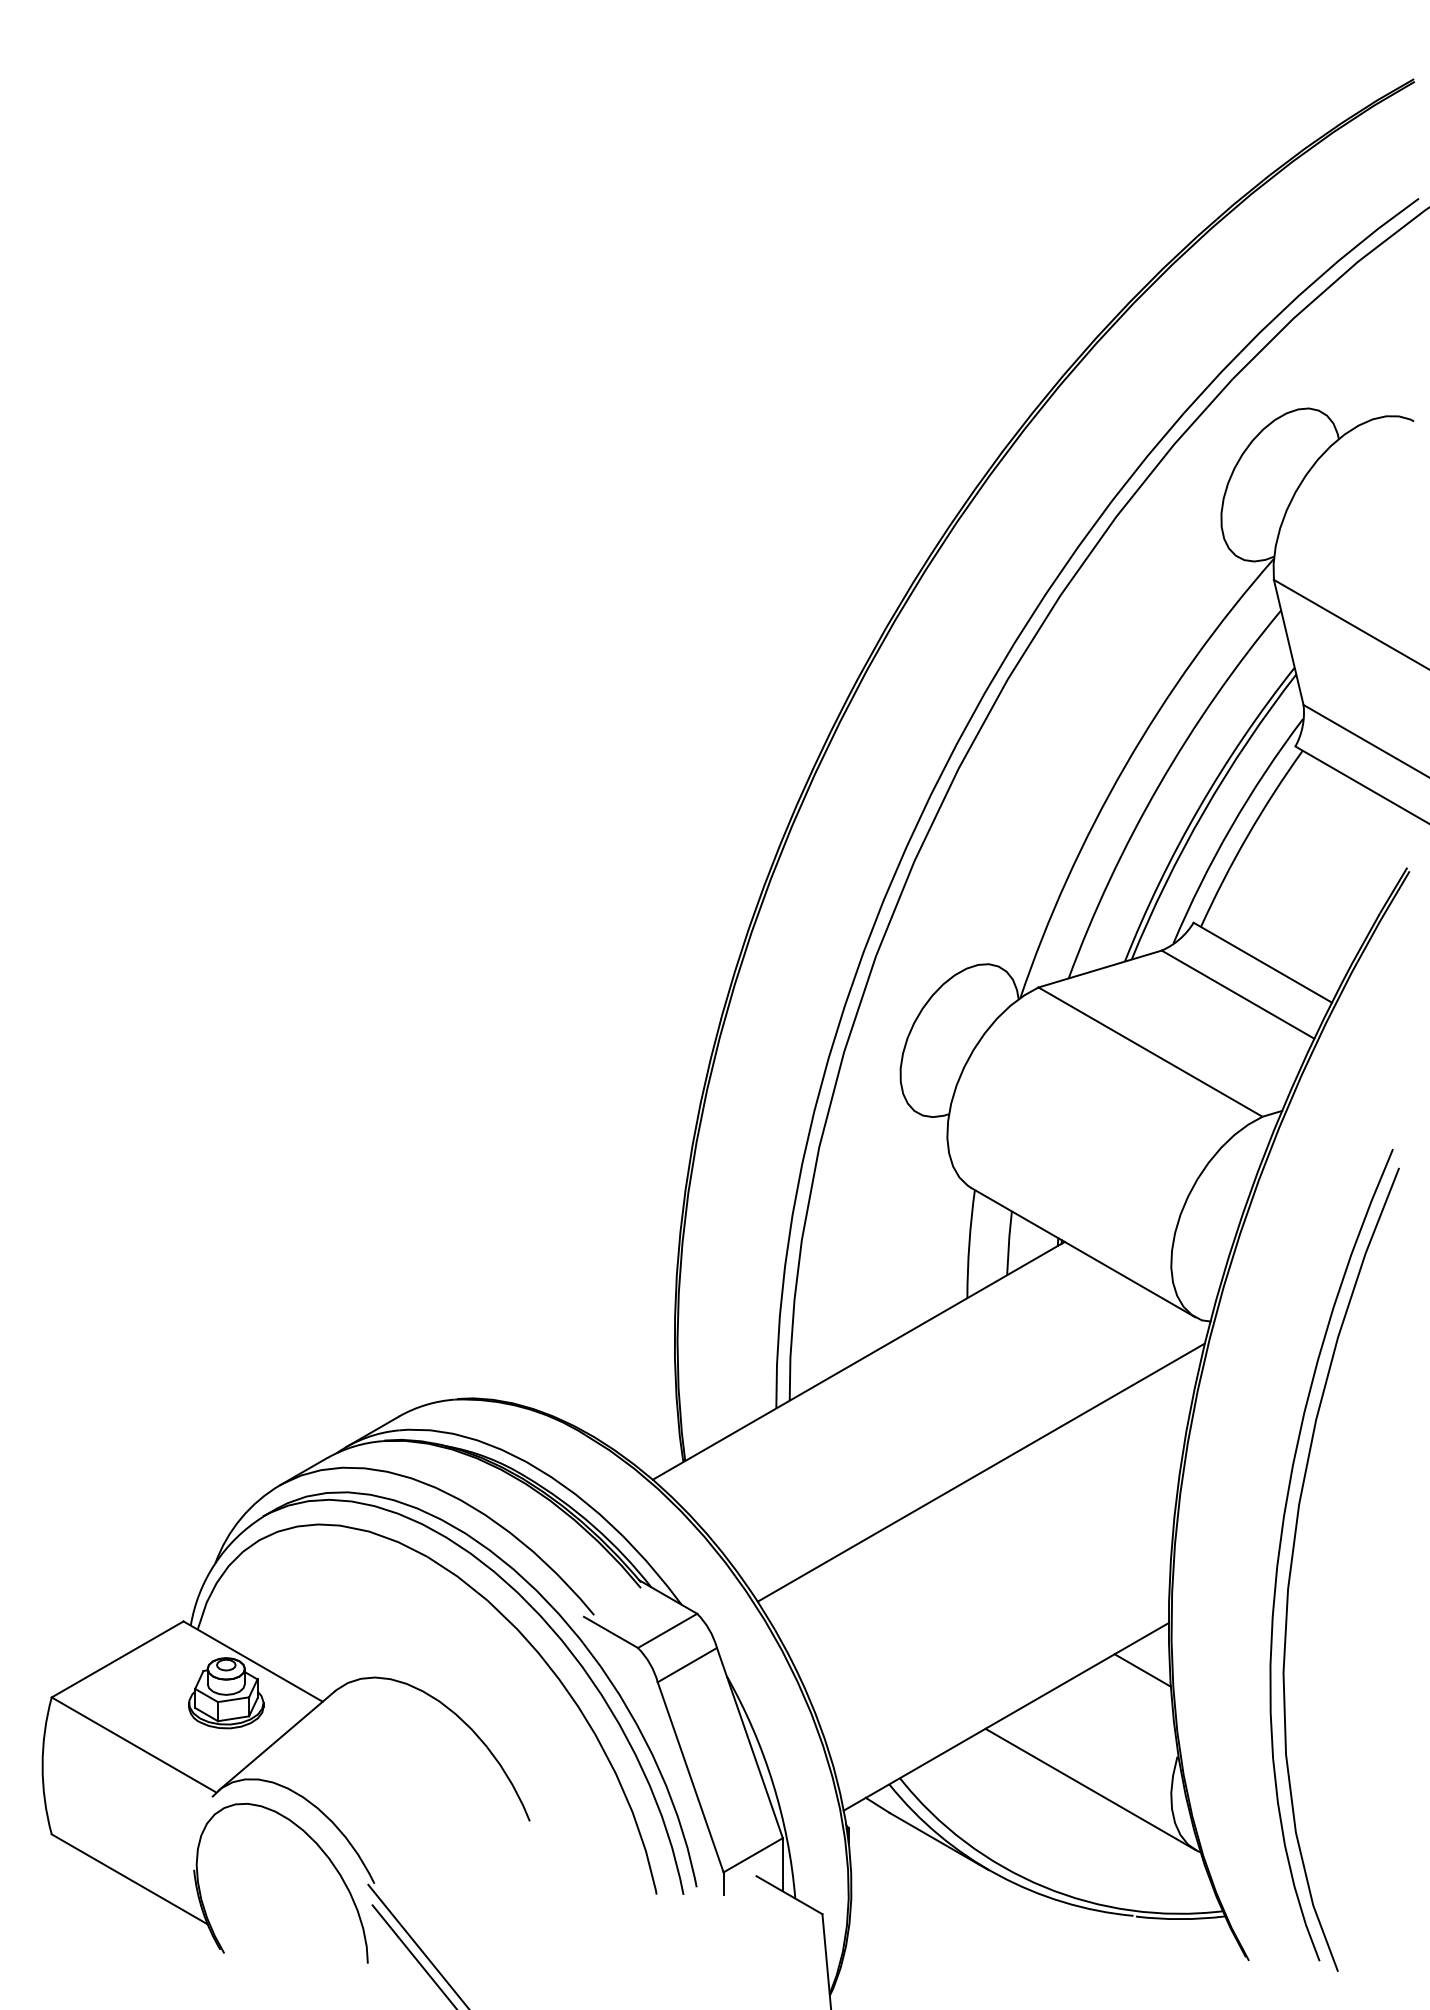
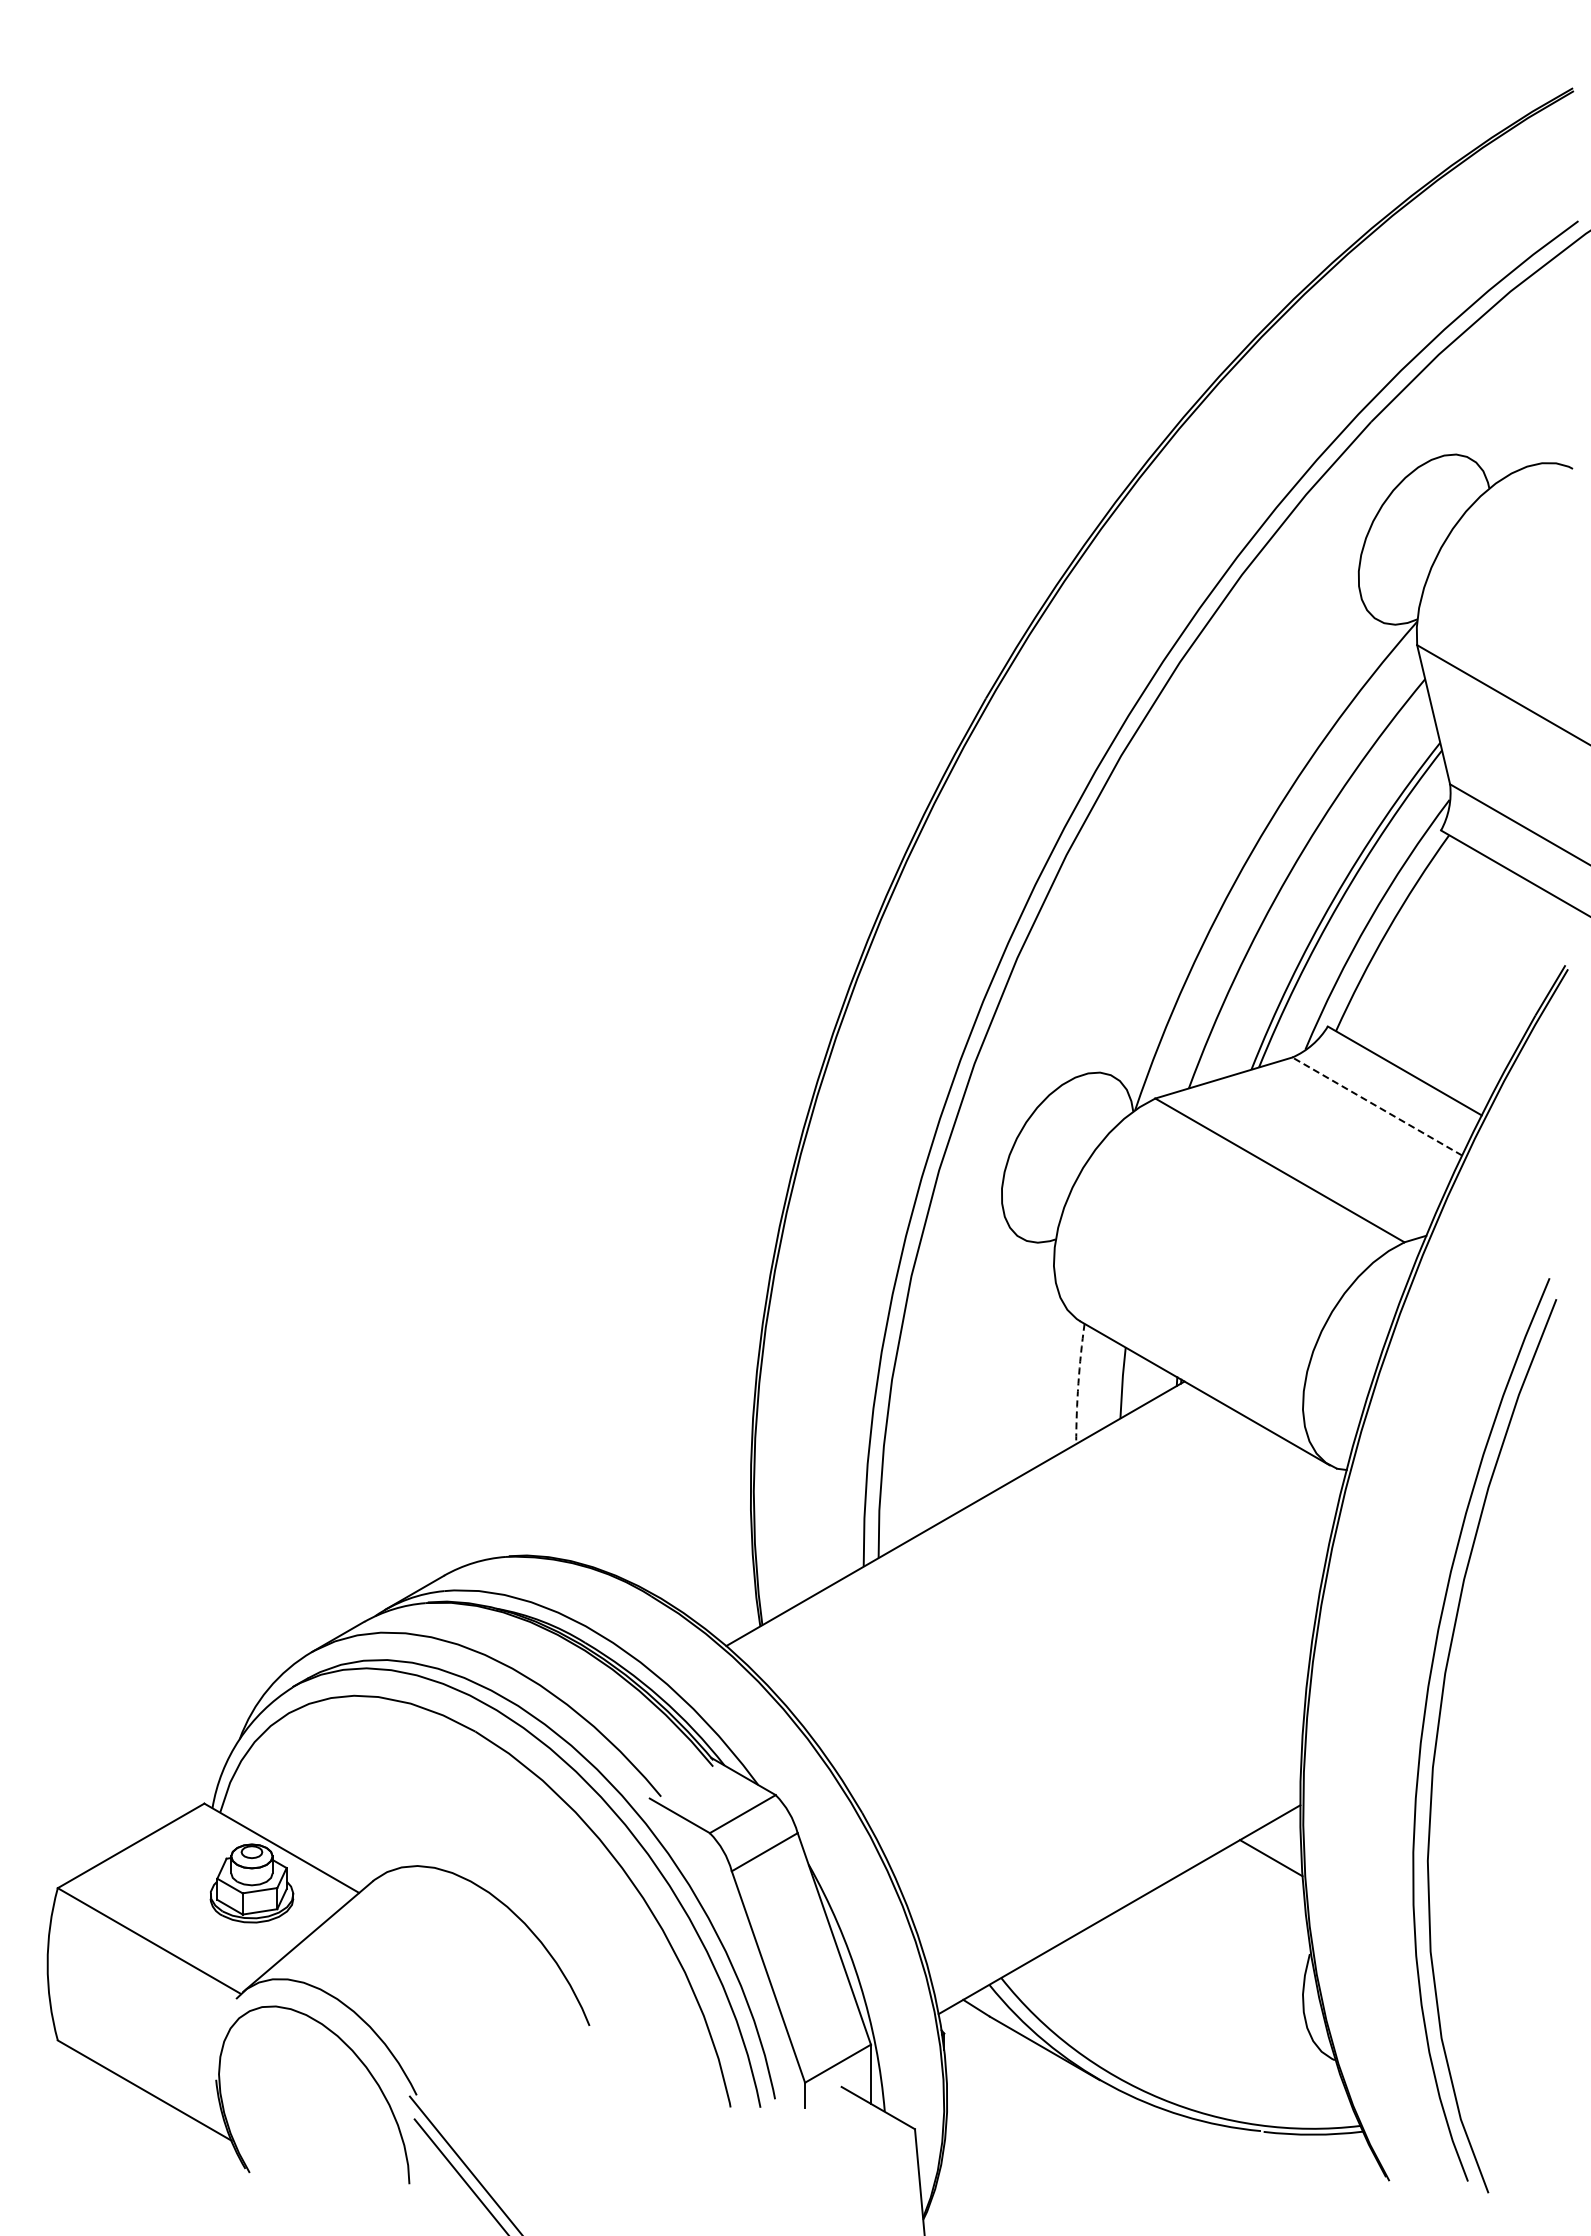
line: (1238, 994) -> (1377, 1106), solid -> dashed
arc: (969, 1243) -> (1078, 1383), solid -> dashed
line: (981, 1472) -> (1091, 1637), removed
line: (1089, 1789) -> (1212, 1990), removed

